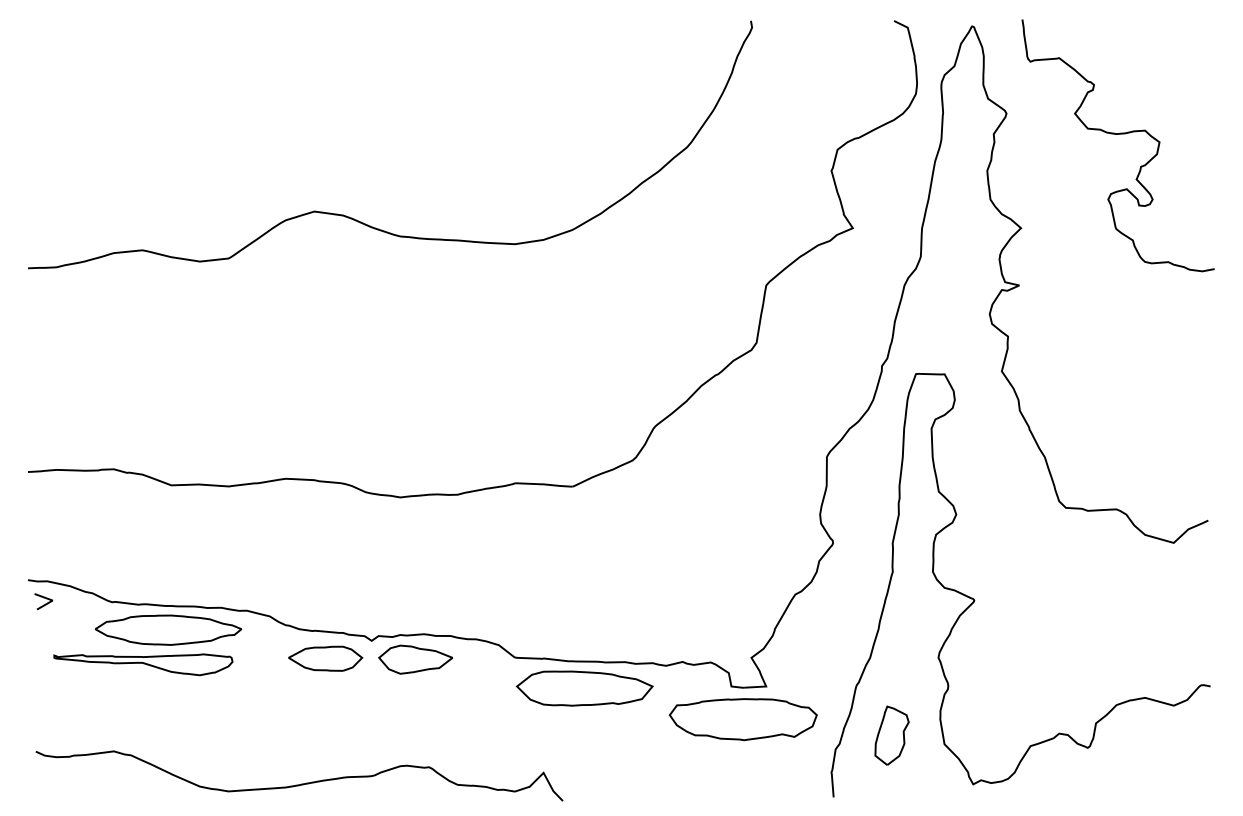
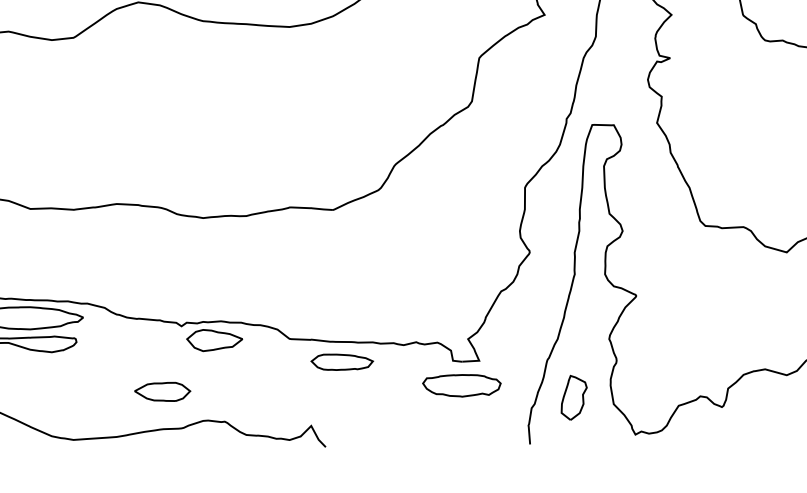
part: (325, 658) -> (162, 391), moved
part: (584, 688) -> (342, 362), size x0.6
part: (742, 719) -> (461, 385), size x0.7

